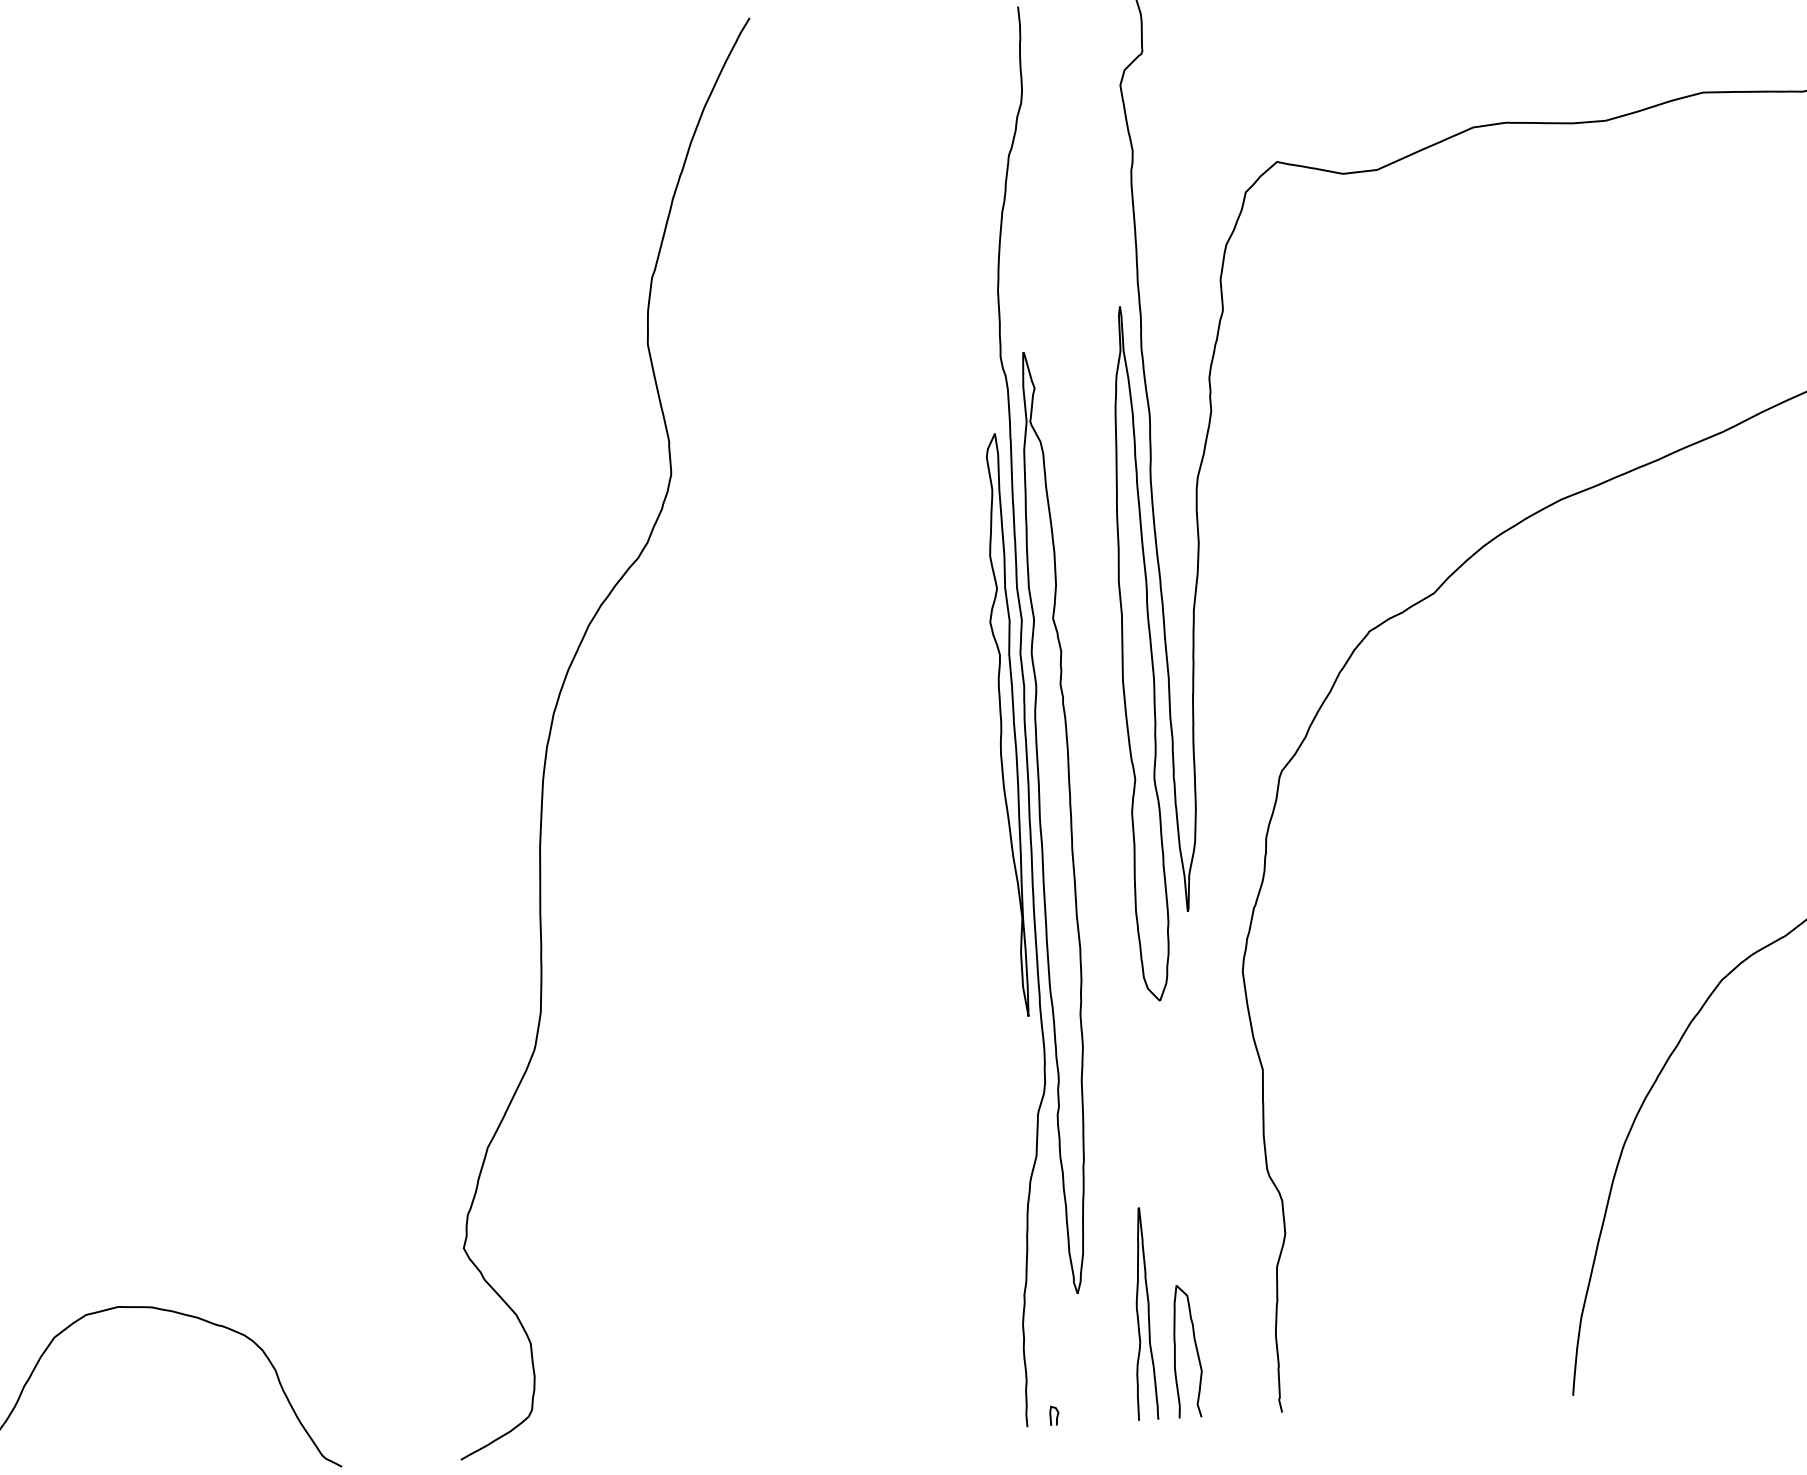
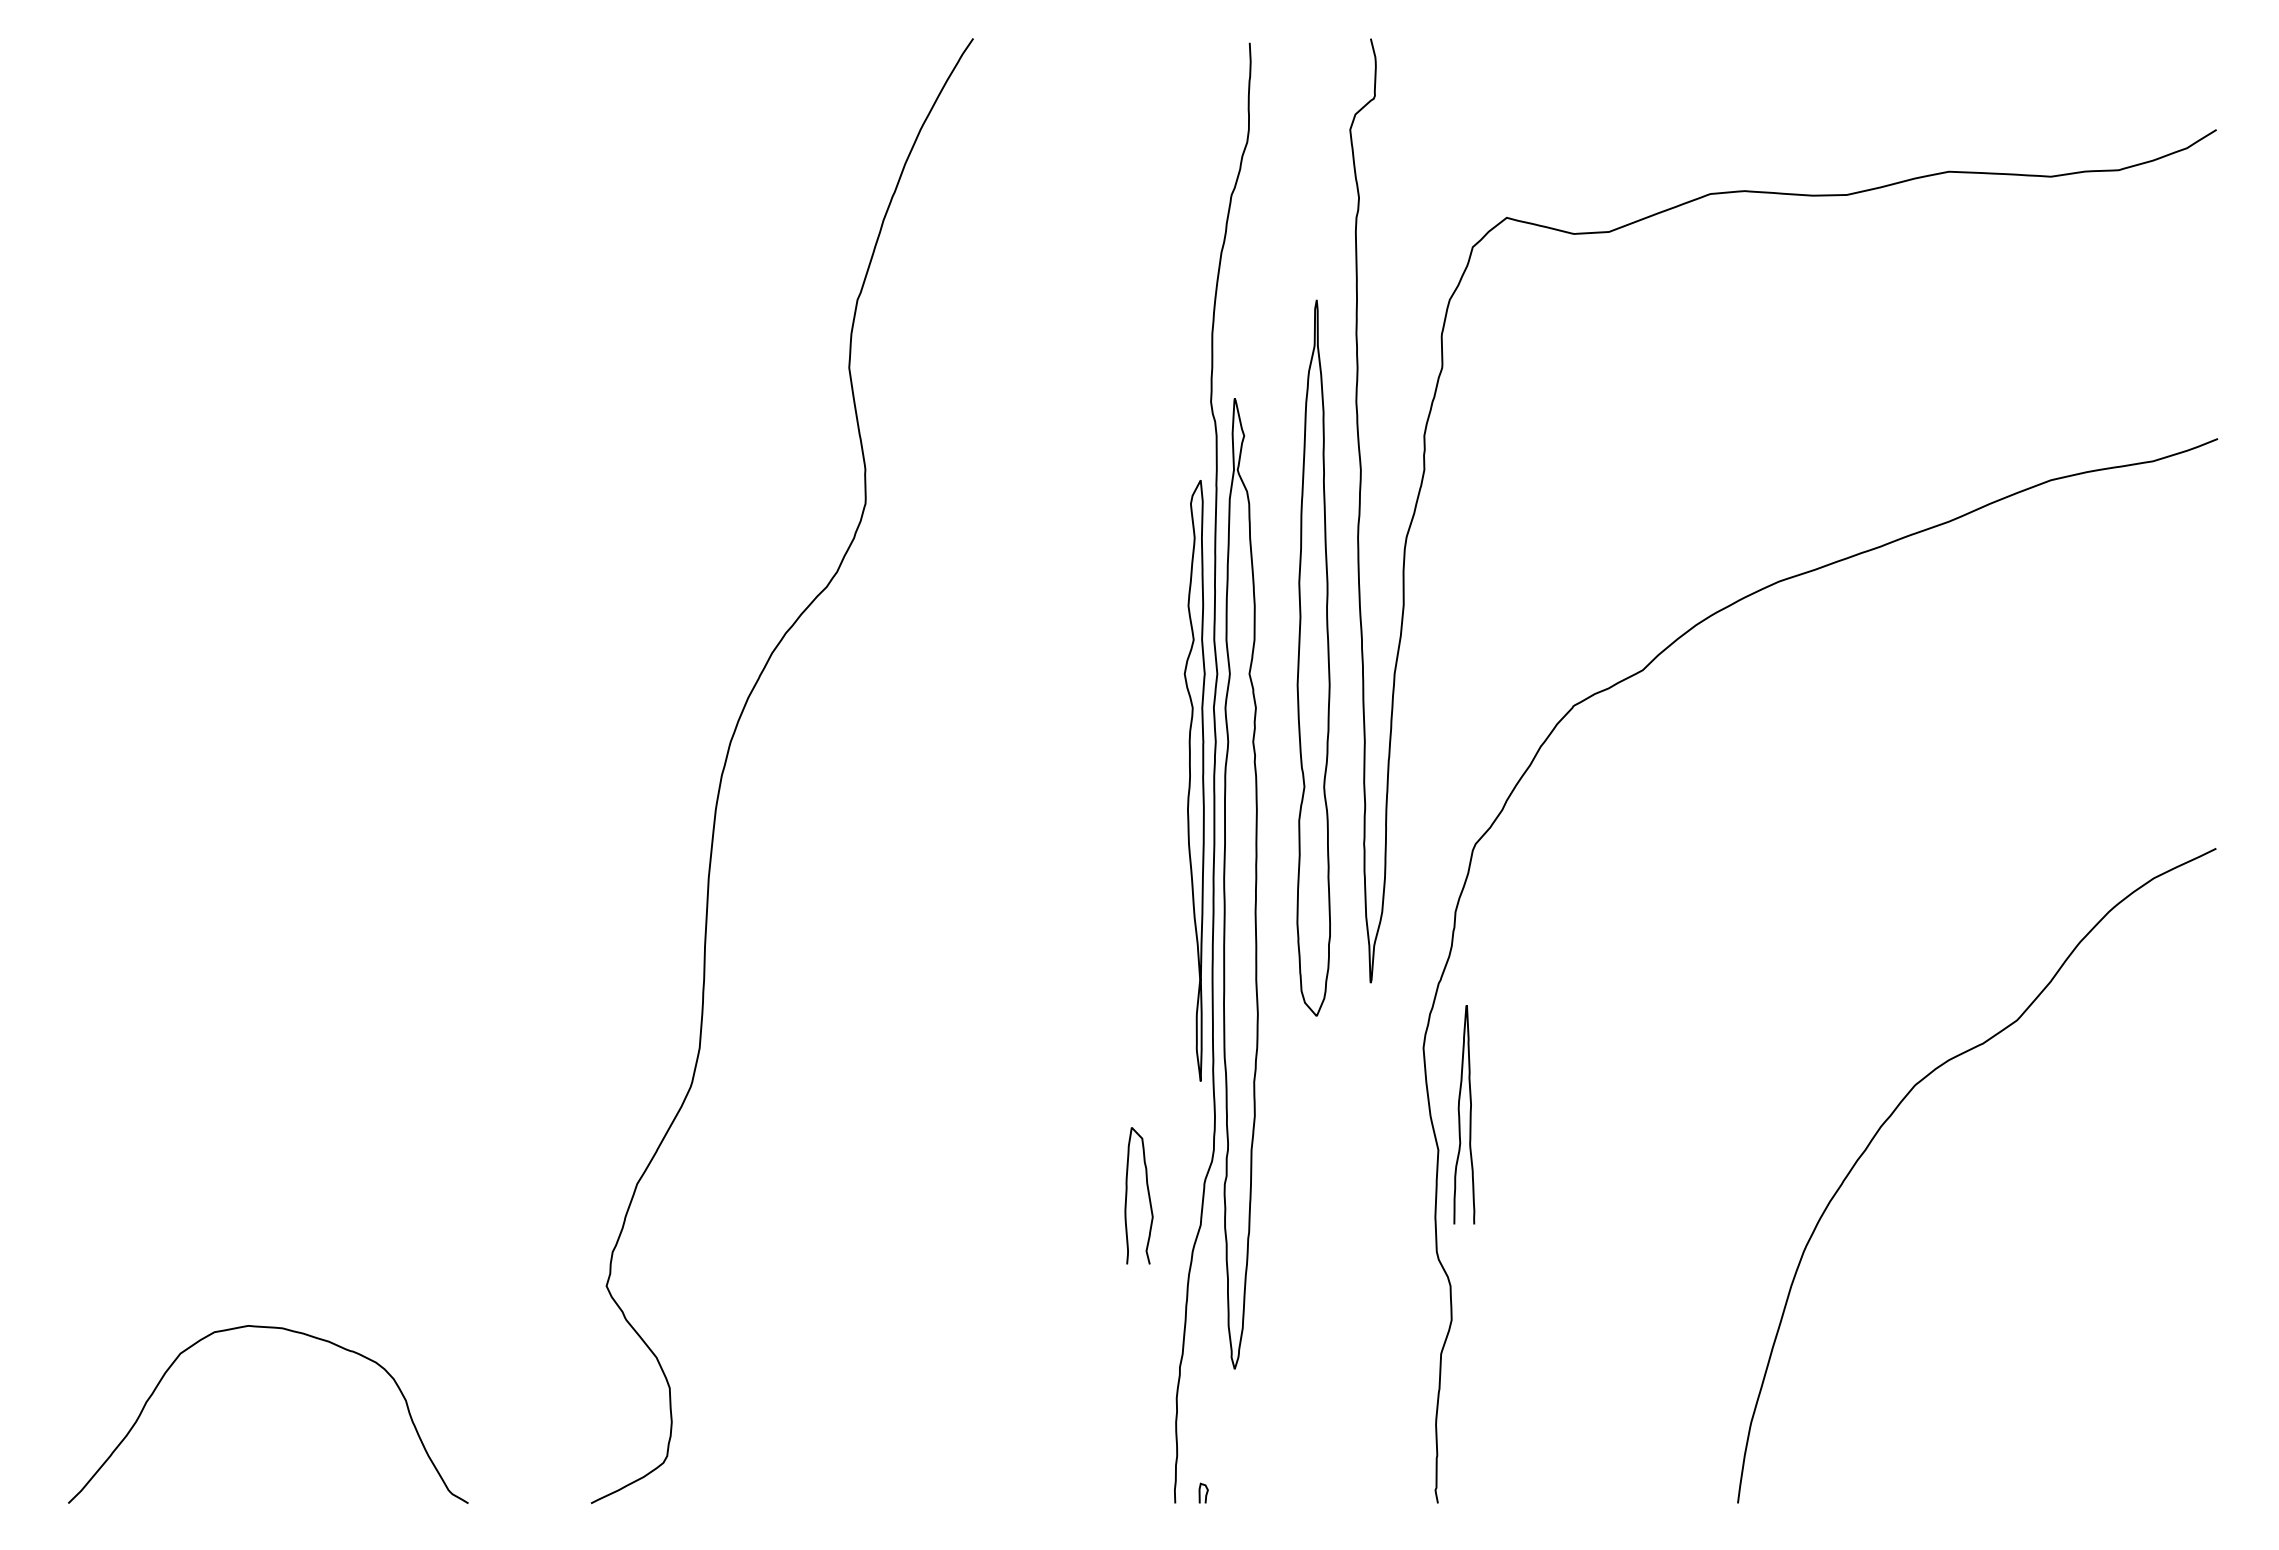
part: (1136, 653) -> (1313, 657), moved
curve: (1139, 1315) -> (1460, 1116), moved
curve: (1195, 1347) -> (1147, 1192), moved

